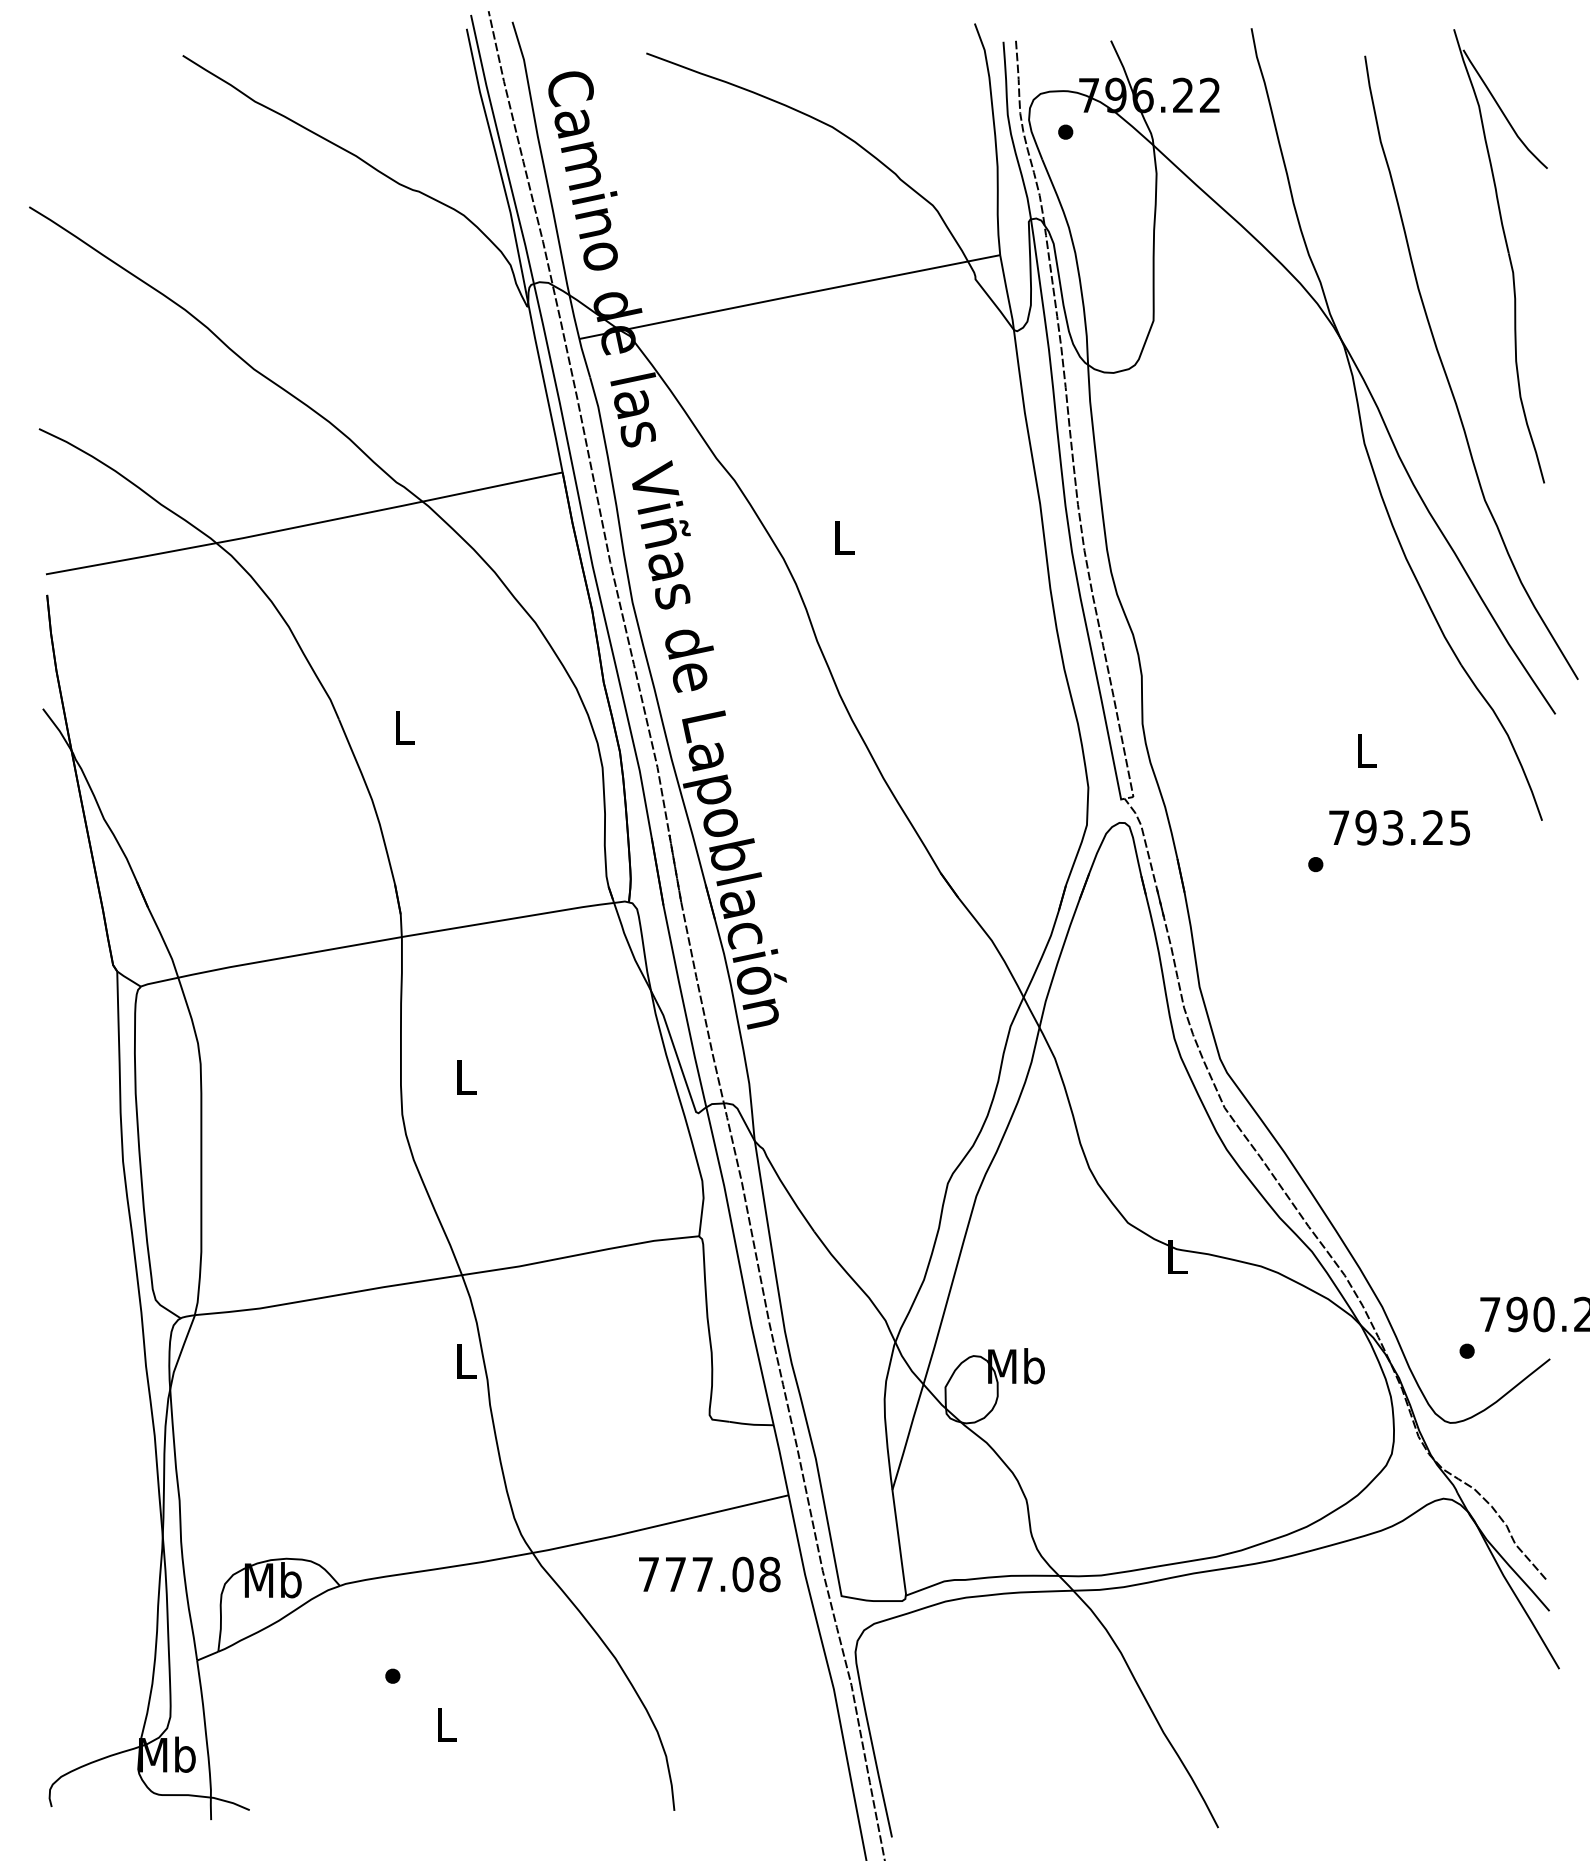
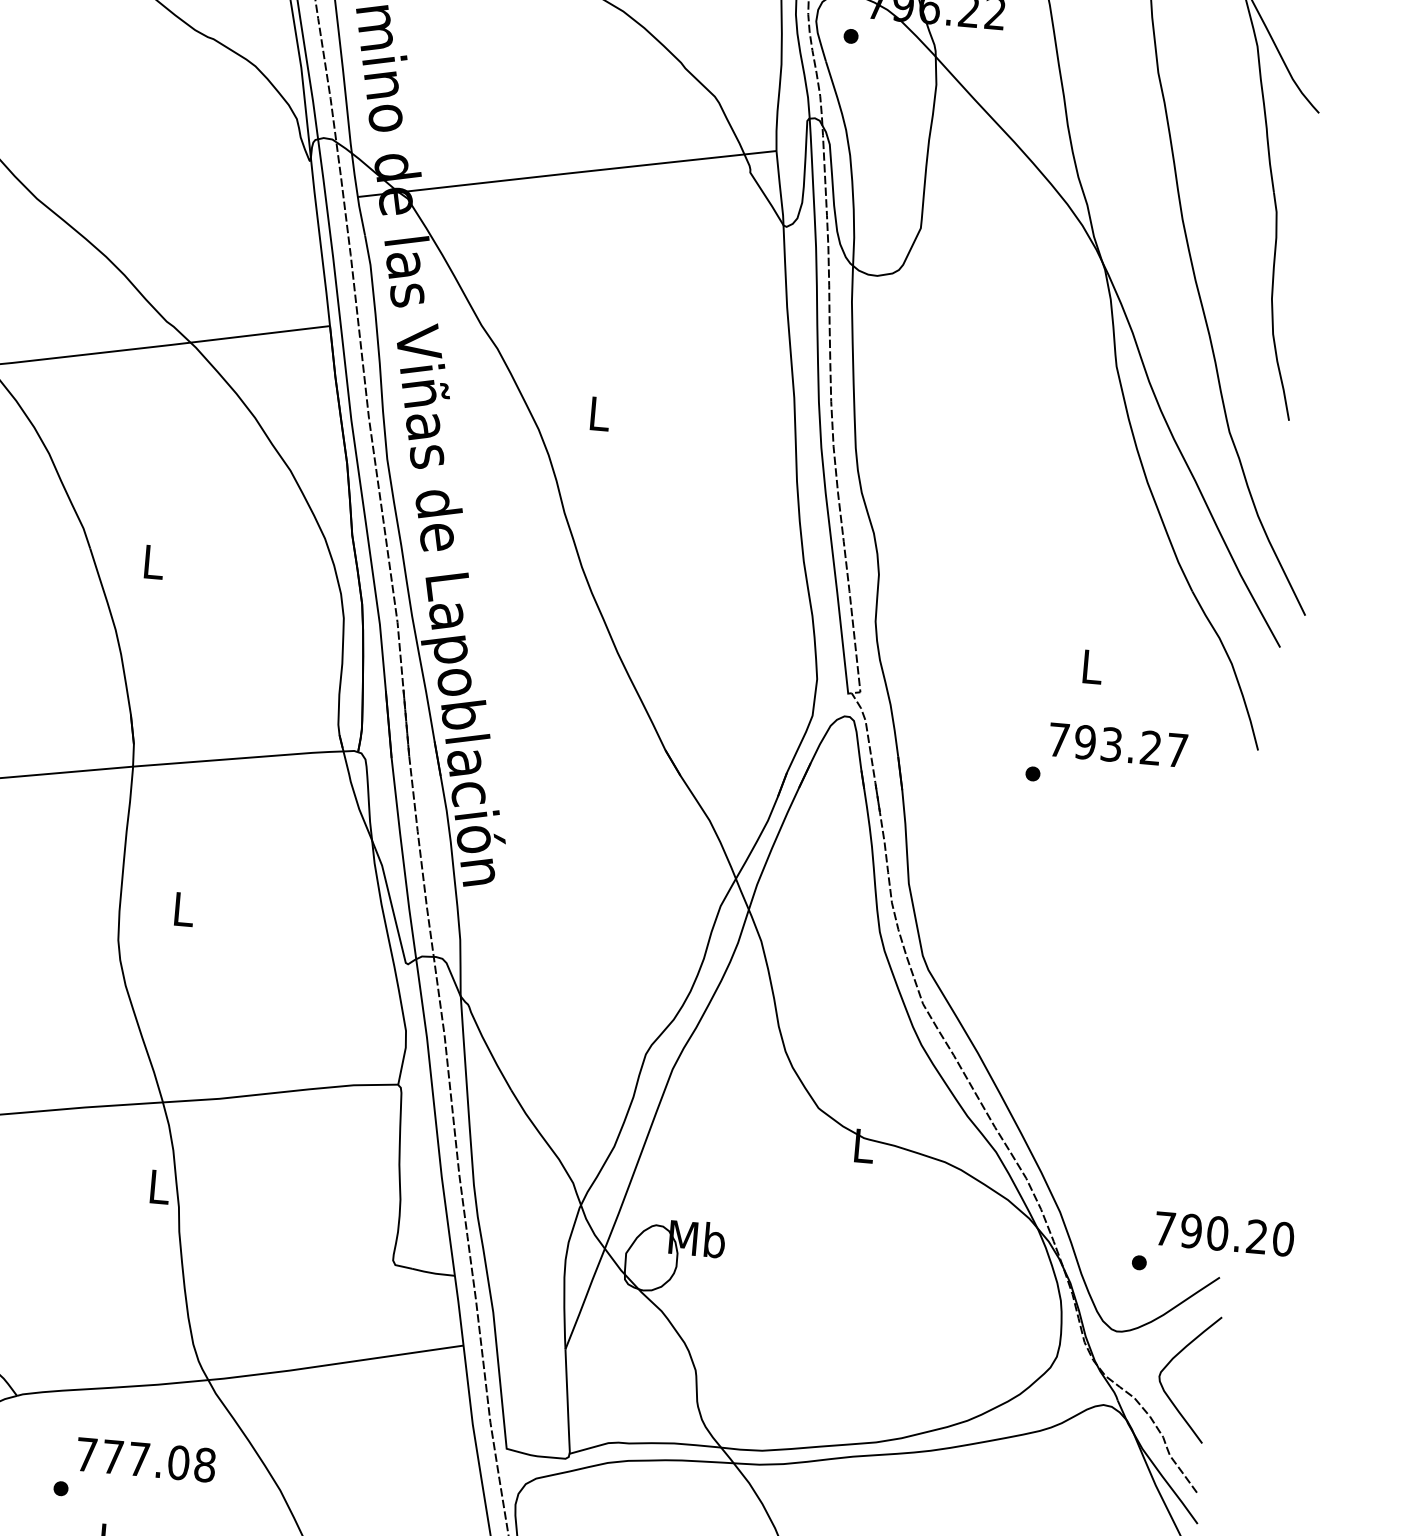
text: (1460, 827) -> (1177, 750), 793.25 -> 793.27
curve: (1507, 1450) -> (1170, 1363), added
text: (709, 1574) -> (145, 1459), moved

